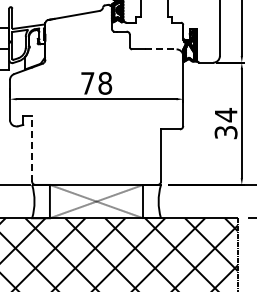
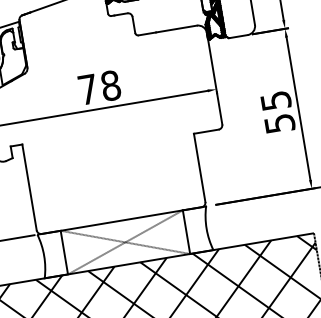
line: (161, 49) -> (177, 29), dashed -> solid
text: (225, 123) -> (277, 111), 34 -> 55
line: (32, 148) -> (29, 186), dashed -> solid

